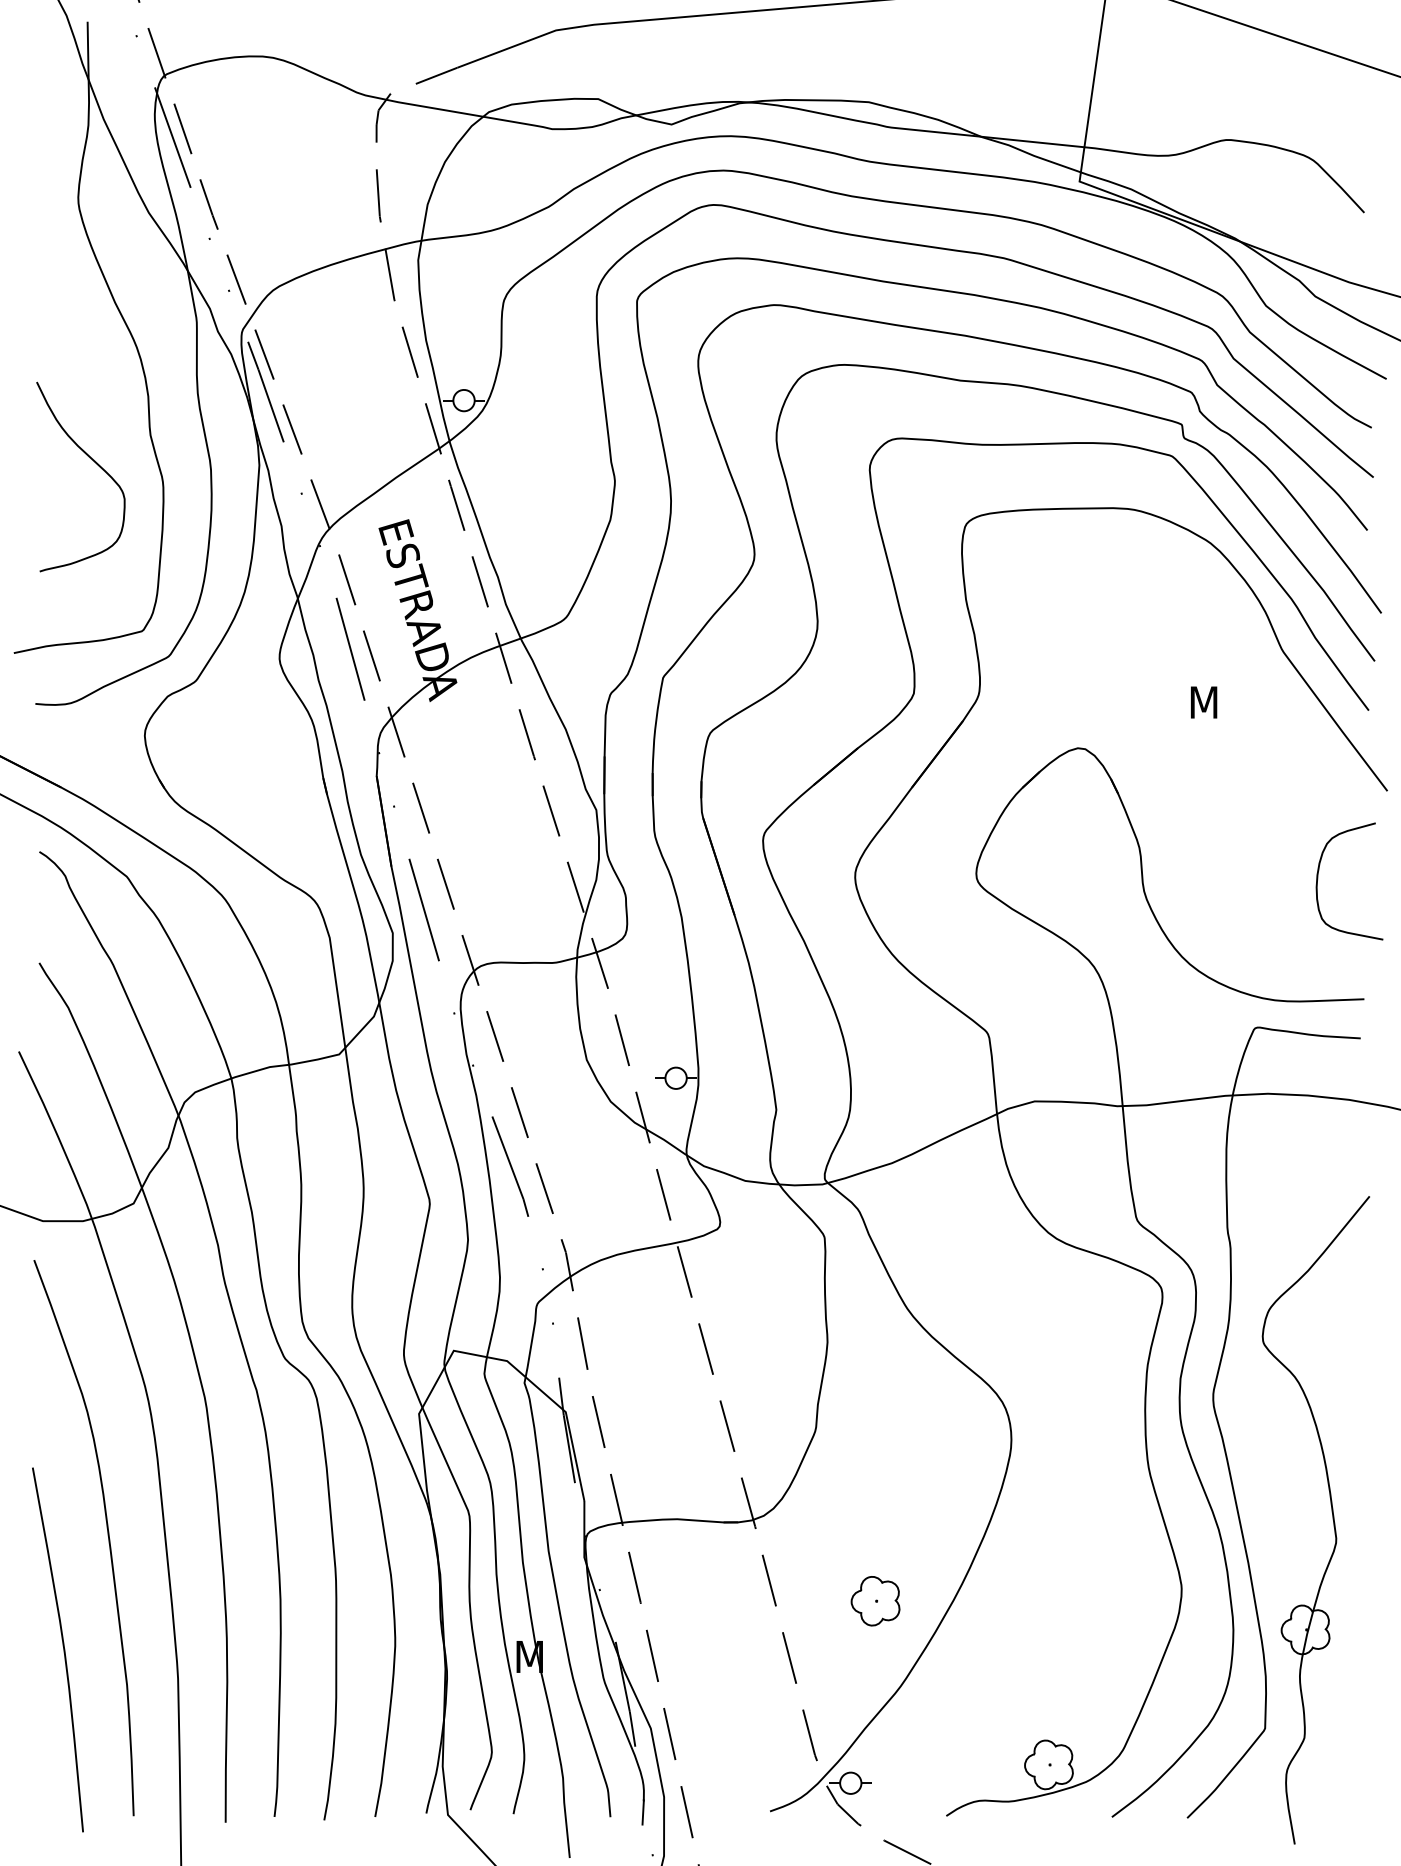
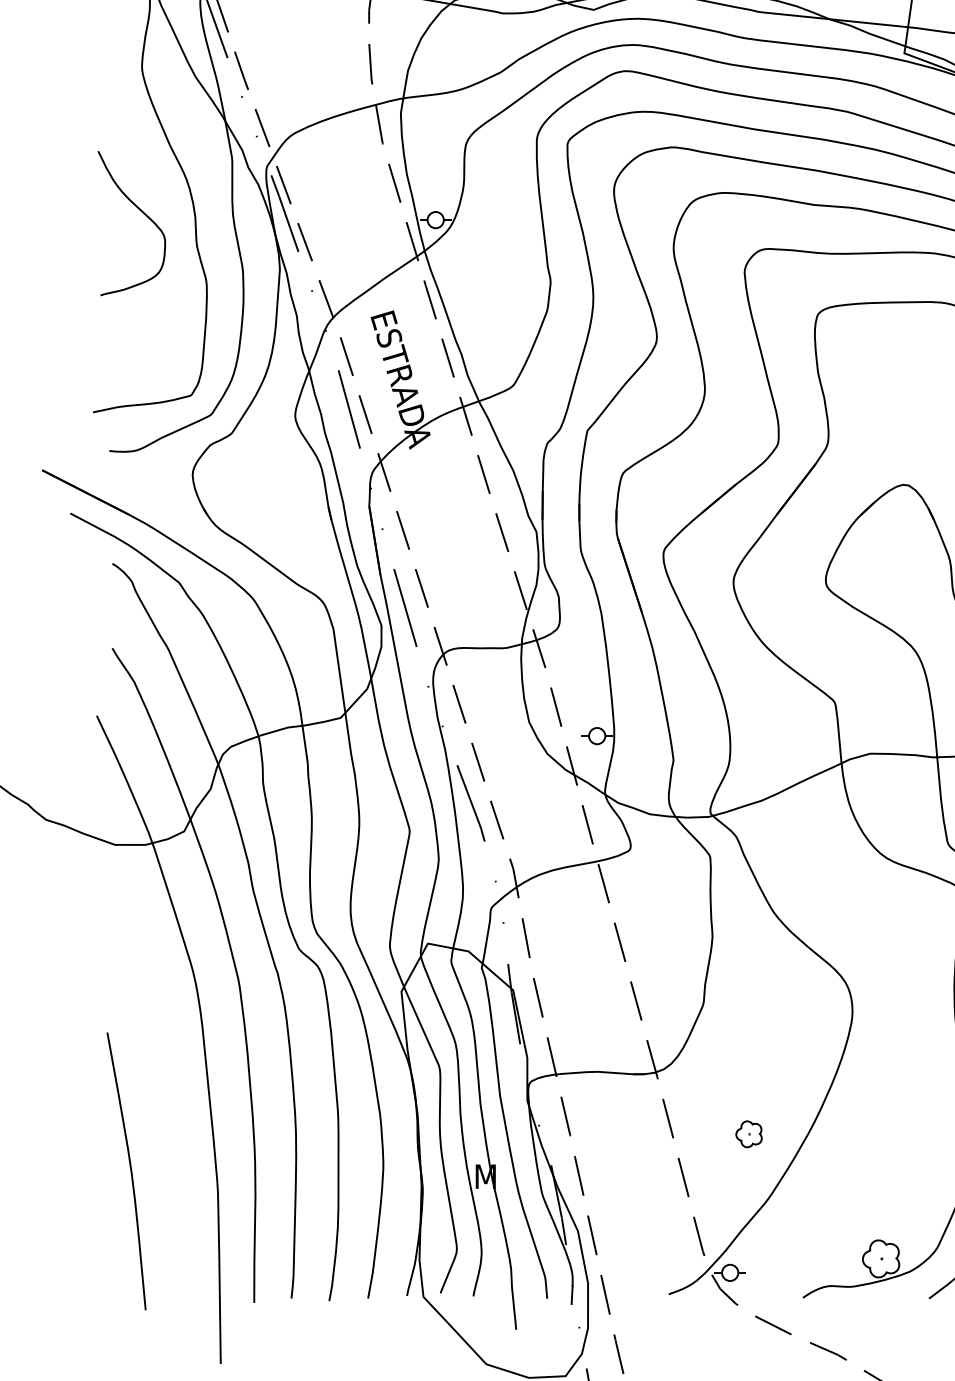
curve: (94, 462) -> (142, 212), moved
curve: (107, 1535) -> (164, 1084), removed
part: (875, 1601) -> (749, 1134), size x0.7

